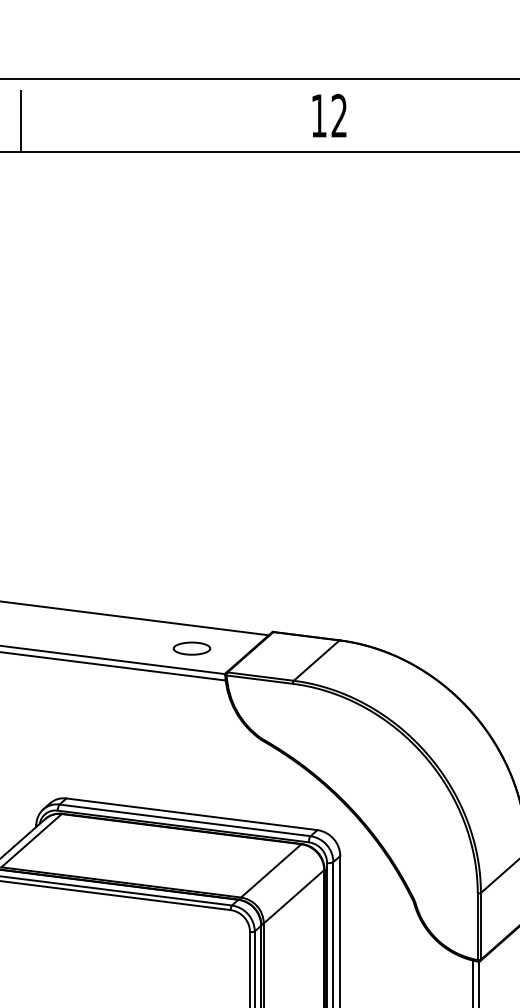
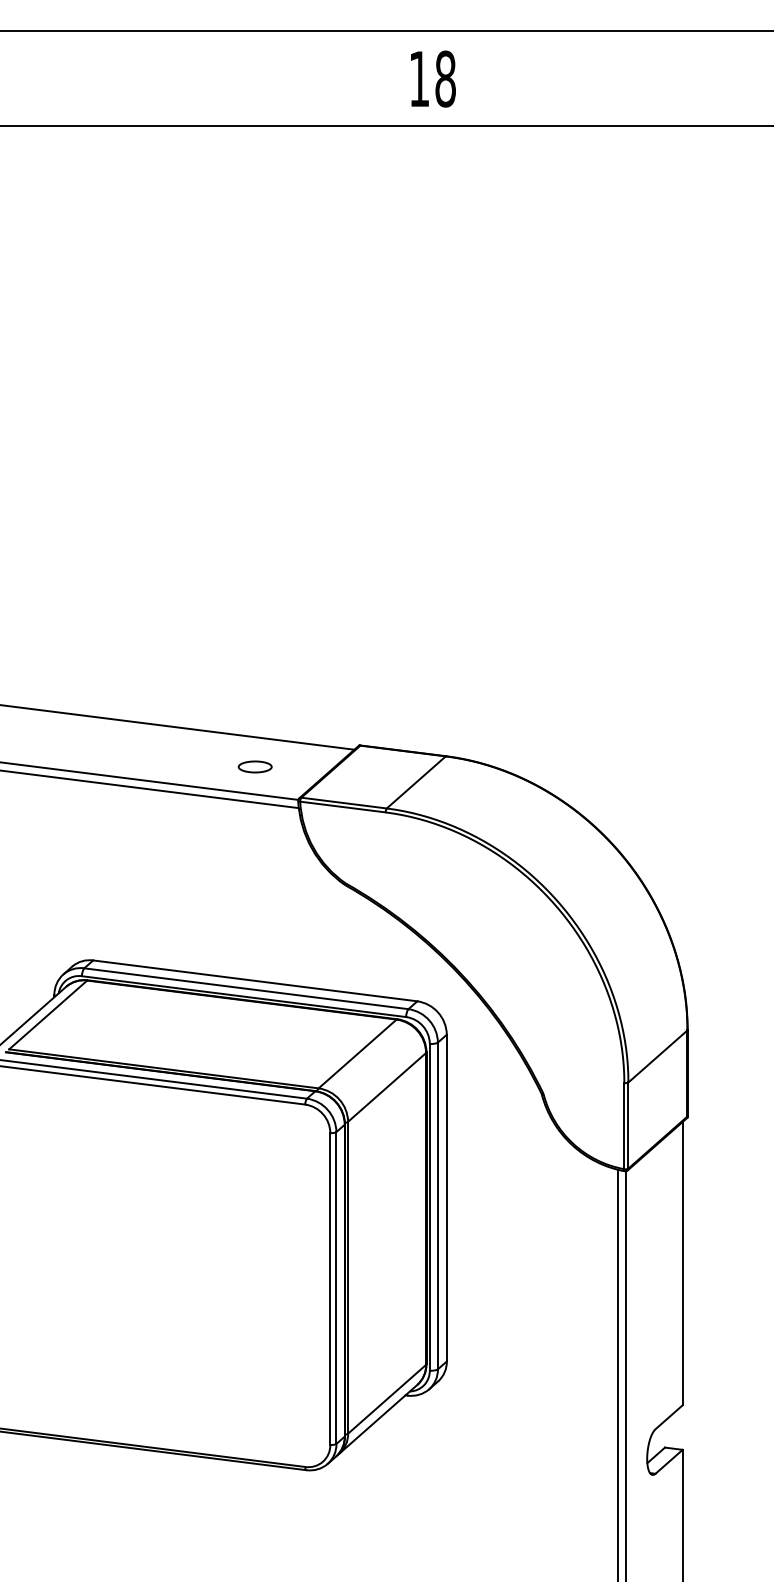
text: (339, 115) -> (445, 78), 12 -> 18
line: (20, 121) -> (33, 86), removed
part: (191, 648) -> (254, 766), size x0.7

